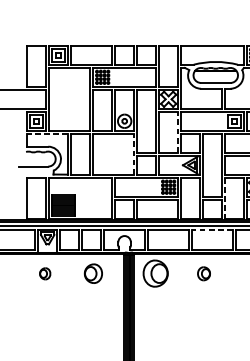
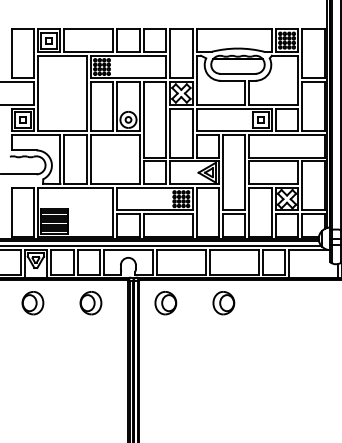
line: (177, 131) -> (192, 132), dashed -> solid
line: (47, 134) -> (35, 135), dashed -> solid
line: (133, 154) -> (139, 159), dashed -> solid
line: (225, 198) -> (249, 212), dashed -> solid
line: (212, 229) -> (233, 250), dashed -> solid
part: (44, 274) -> (32, 303), size x1.67
part: (155, 274) -> (165, 303), size x0.71
part: (203, 274) -> (223, 303), size x1.43

